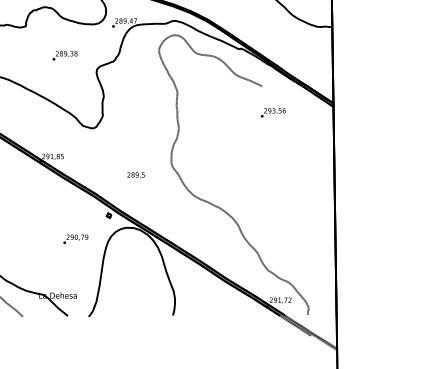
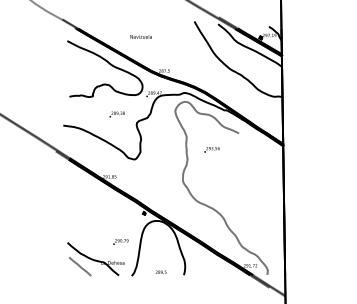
text: (272, 112) -> (211, 149), moved
text: (135, 175) -> (160, 272), moved
text: (75, 238) -> (120, 241), moved

